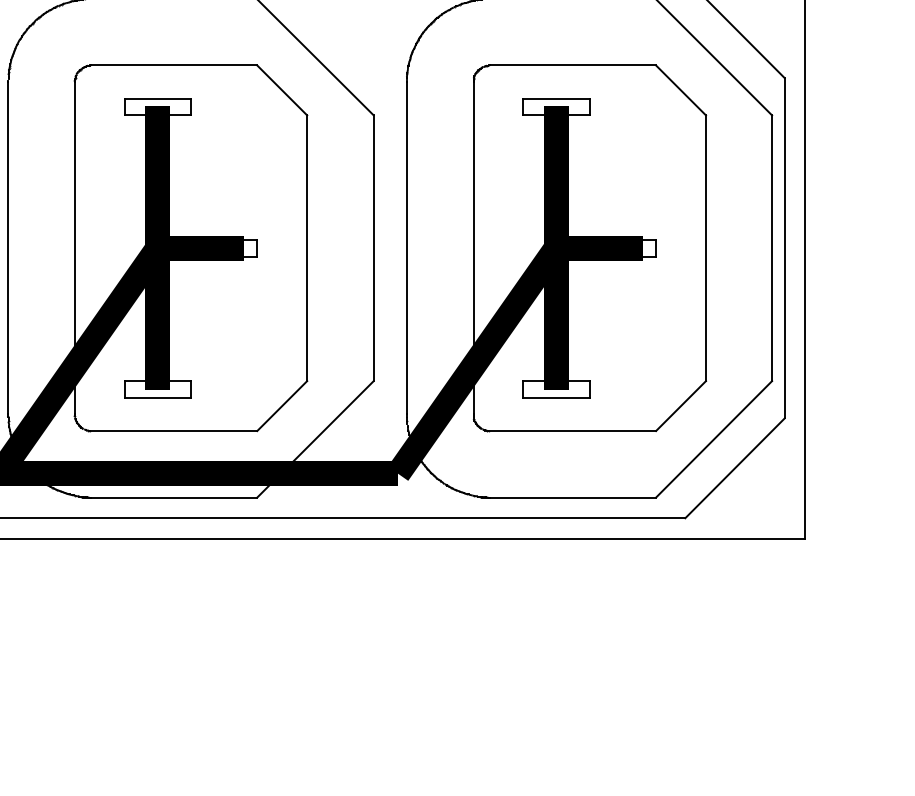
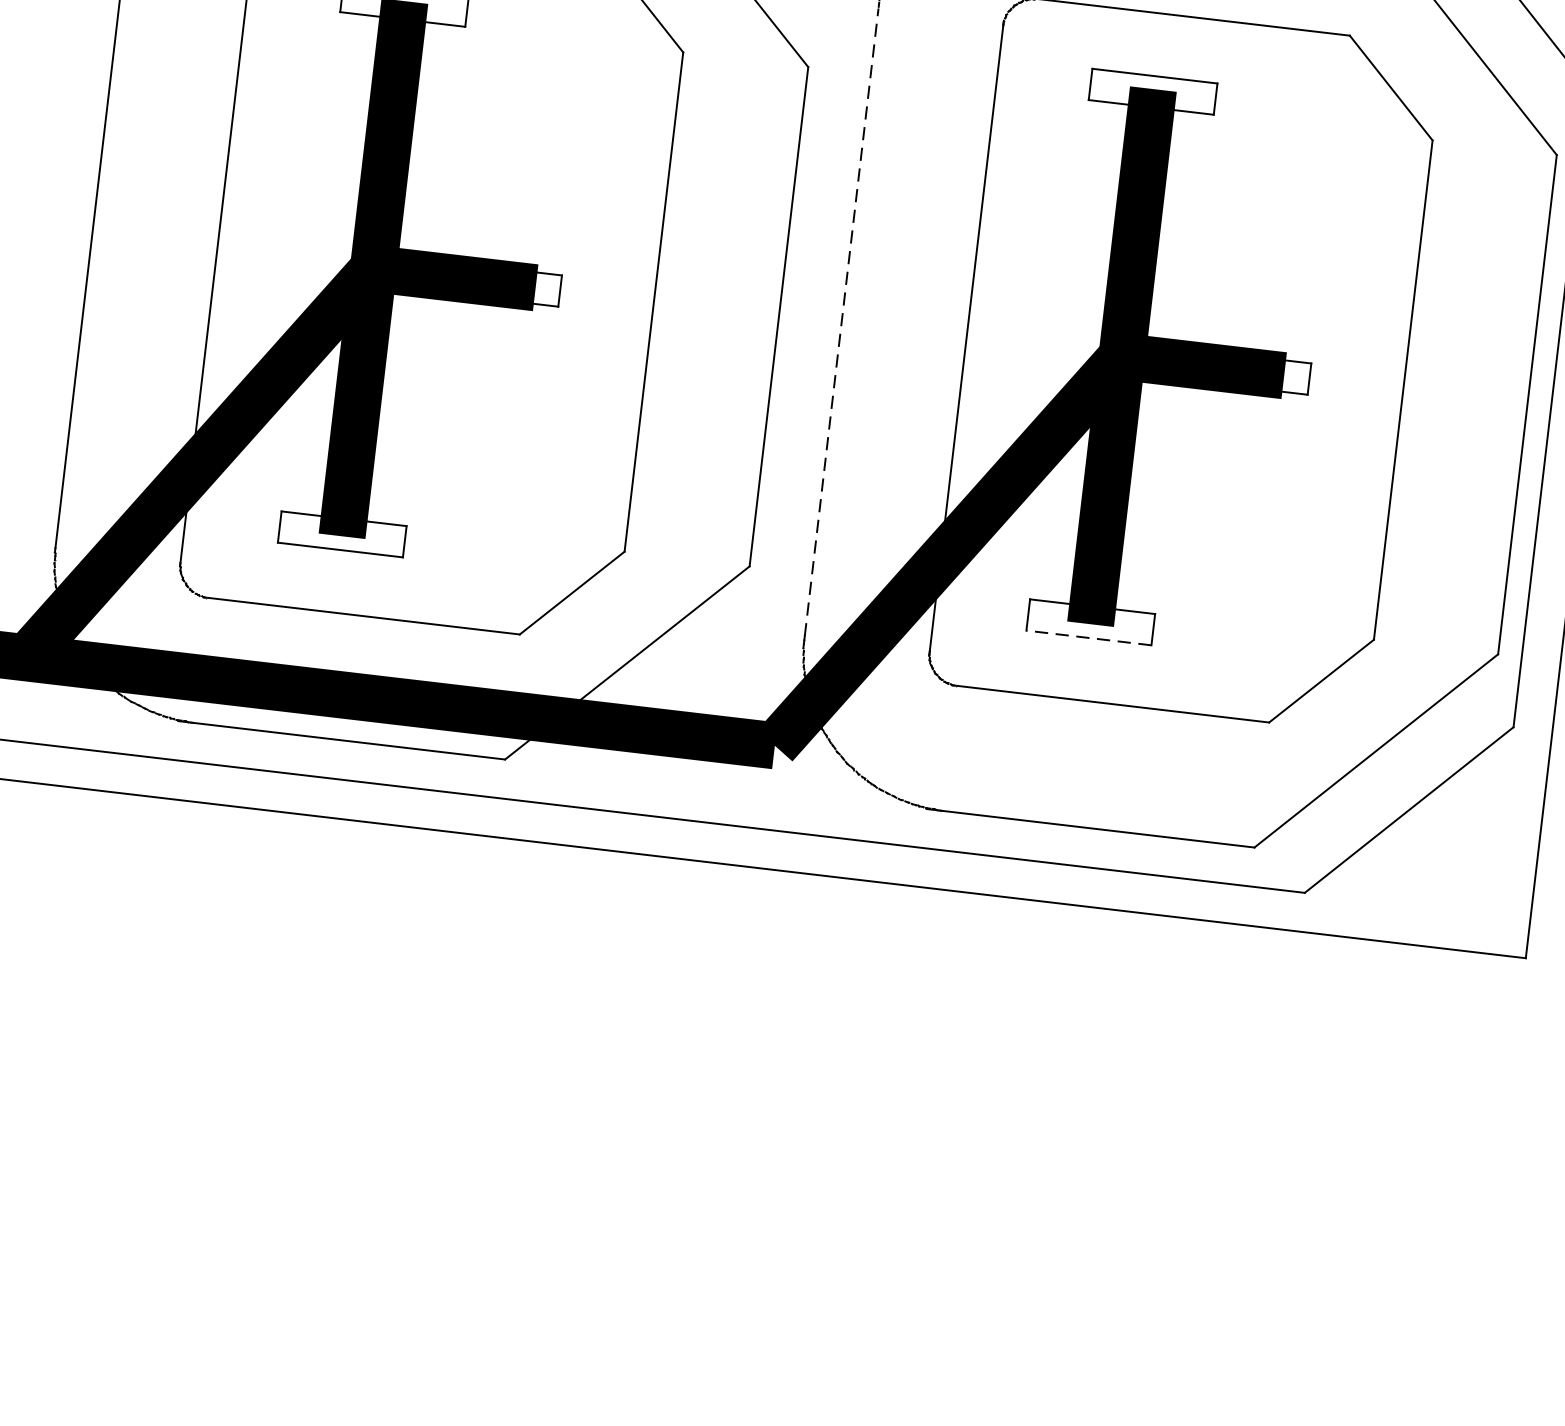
line: (407, 247) -> (842, 322), solid -> dashed
line: (555, 397) -> (1087, 637), solid -> dashed

